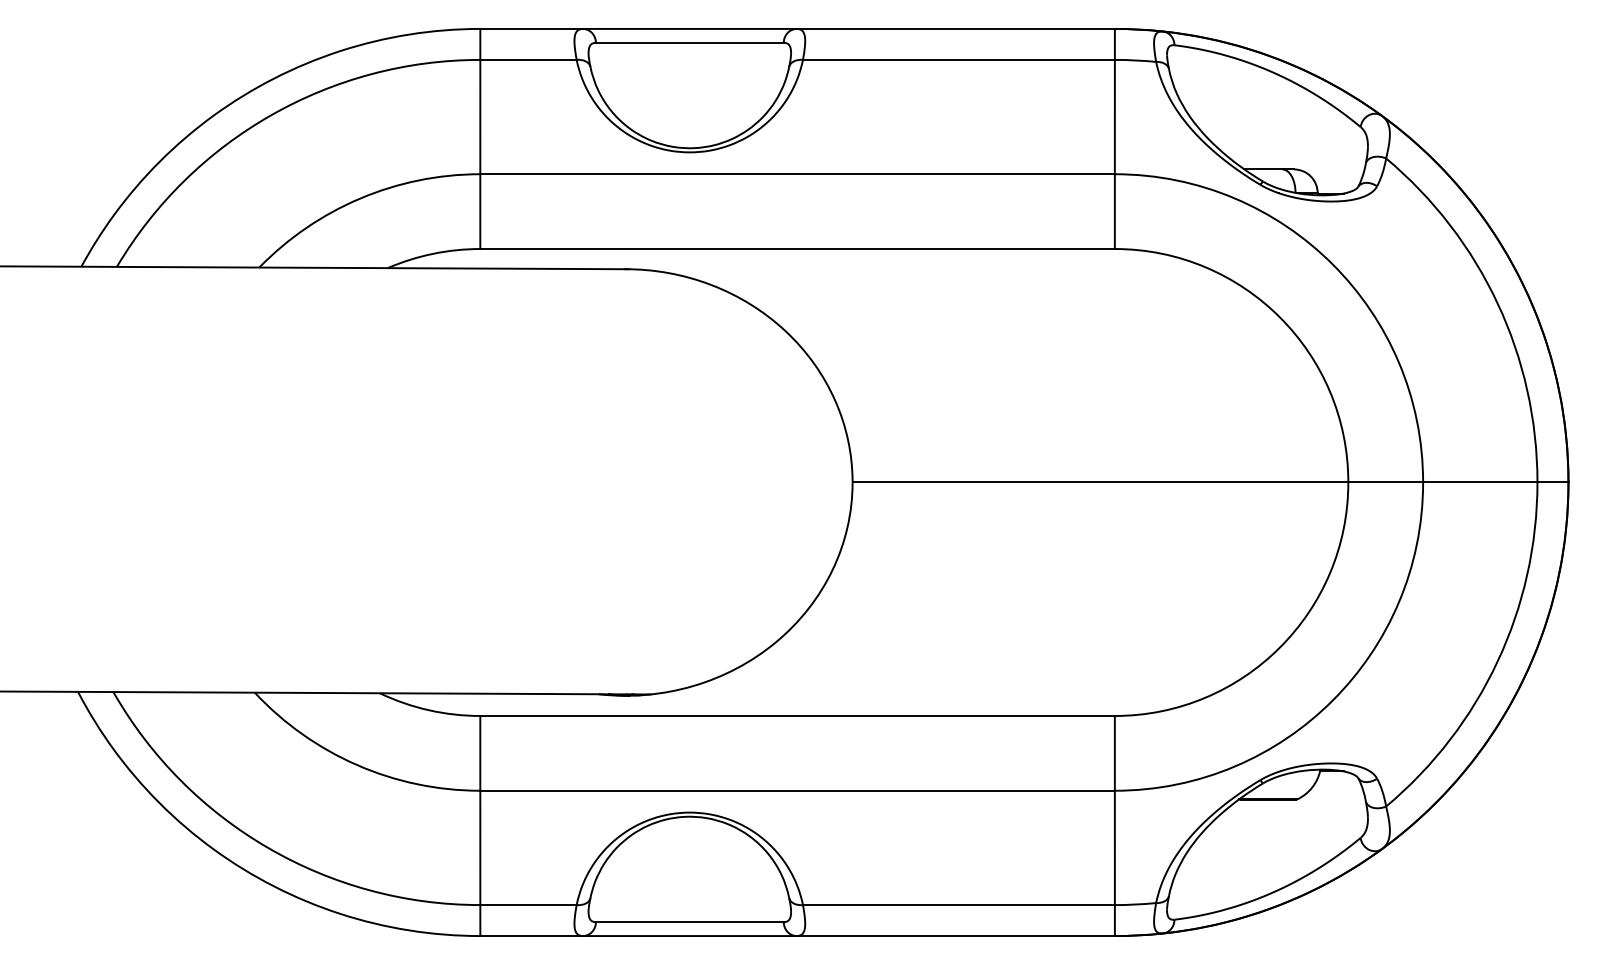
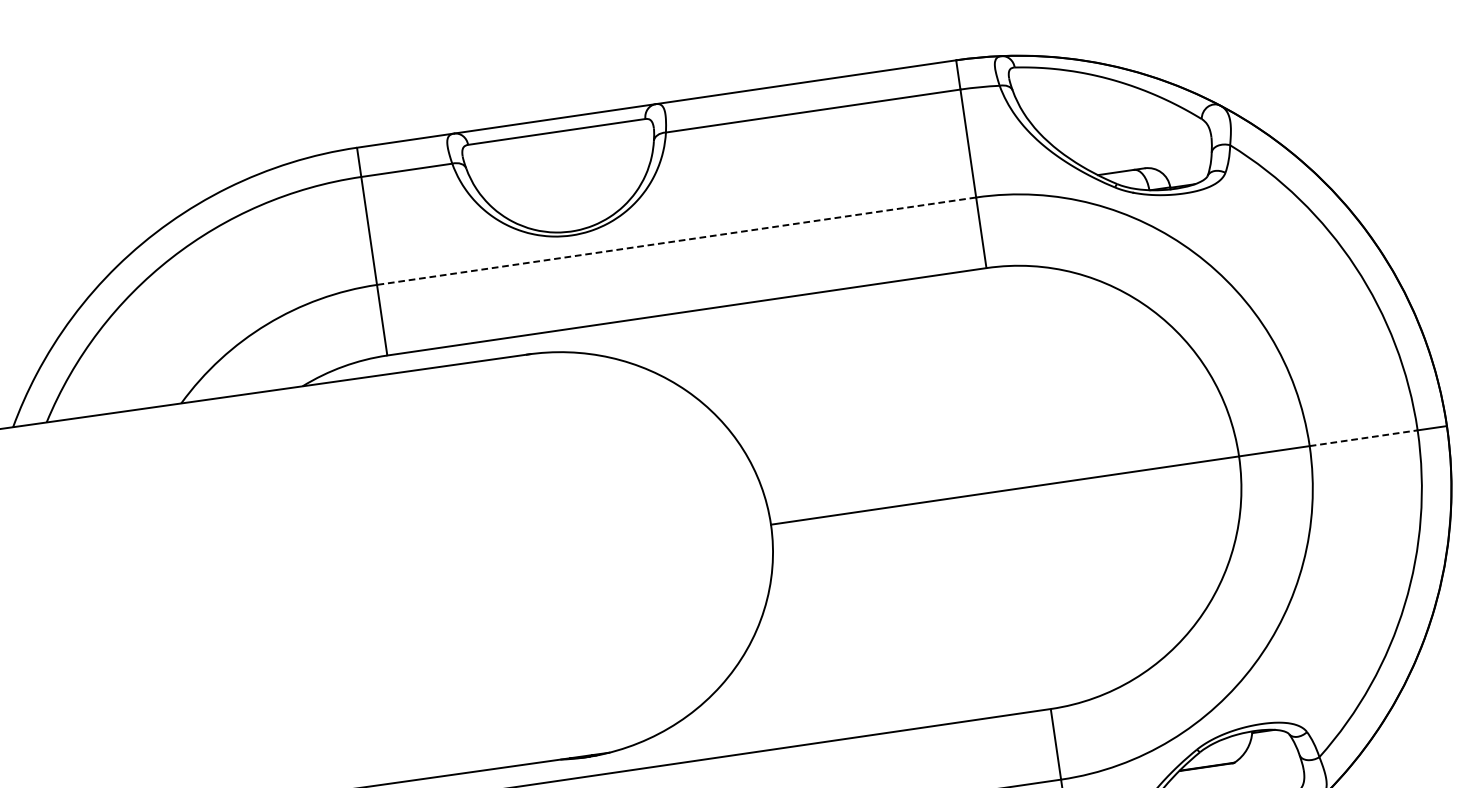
line: (797, 174) -> (676, 241), solid -> dashed
line: (1480, 482) -> (1363, 438), solid -> dashed

